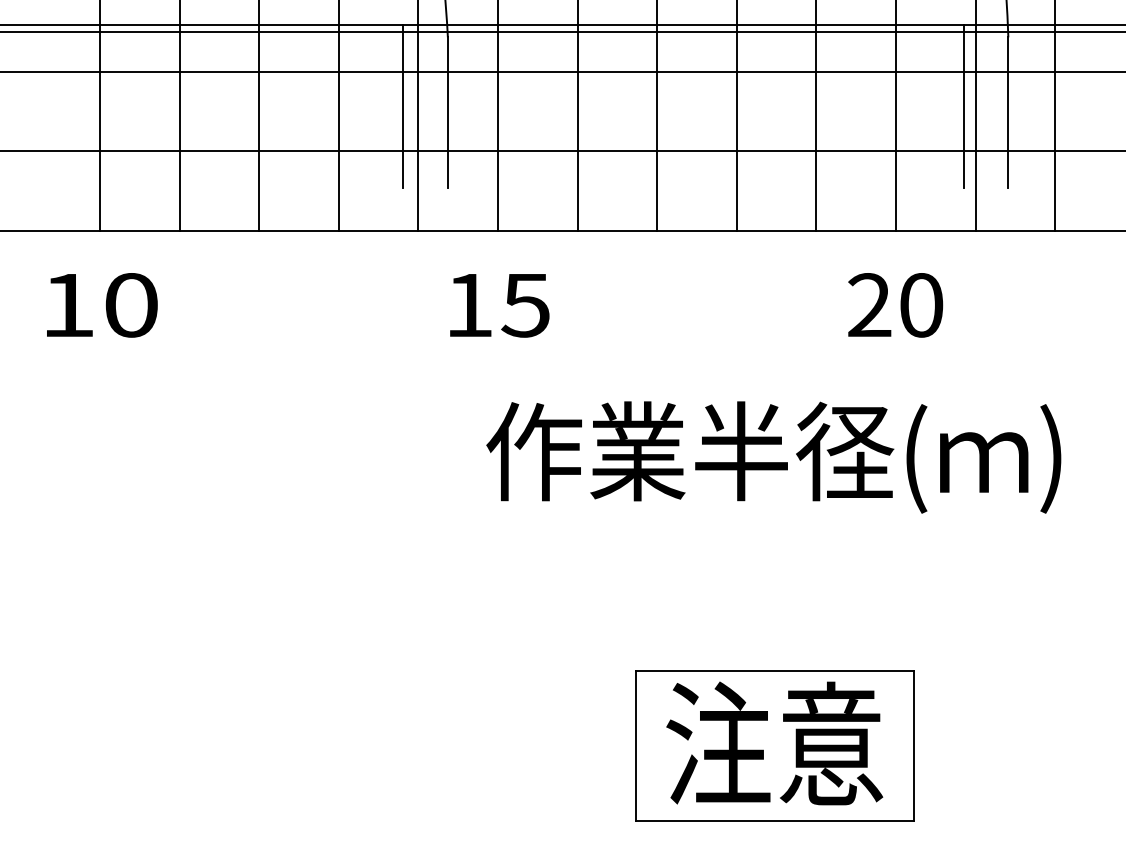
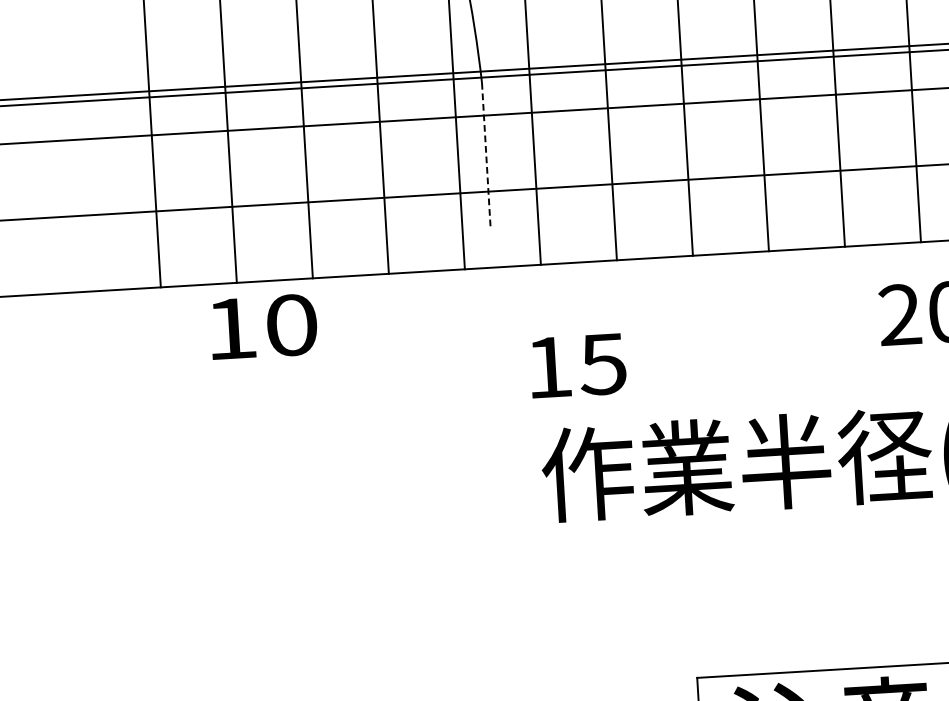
line: (403, 106) -> (443, 151), removed
line: (447, 113) -> (485, 155), solid -> dashed
text: (102, 305) -> (264, 327), moved
text: (499, 305) -> (578, 365), moved

